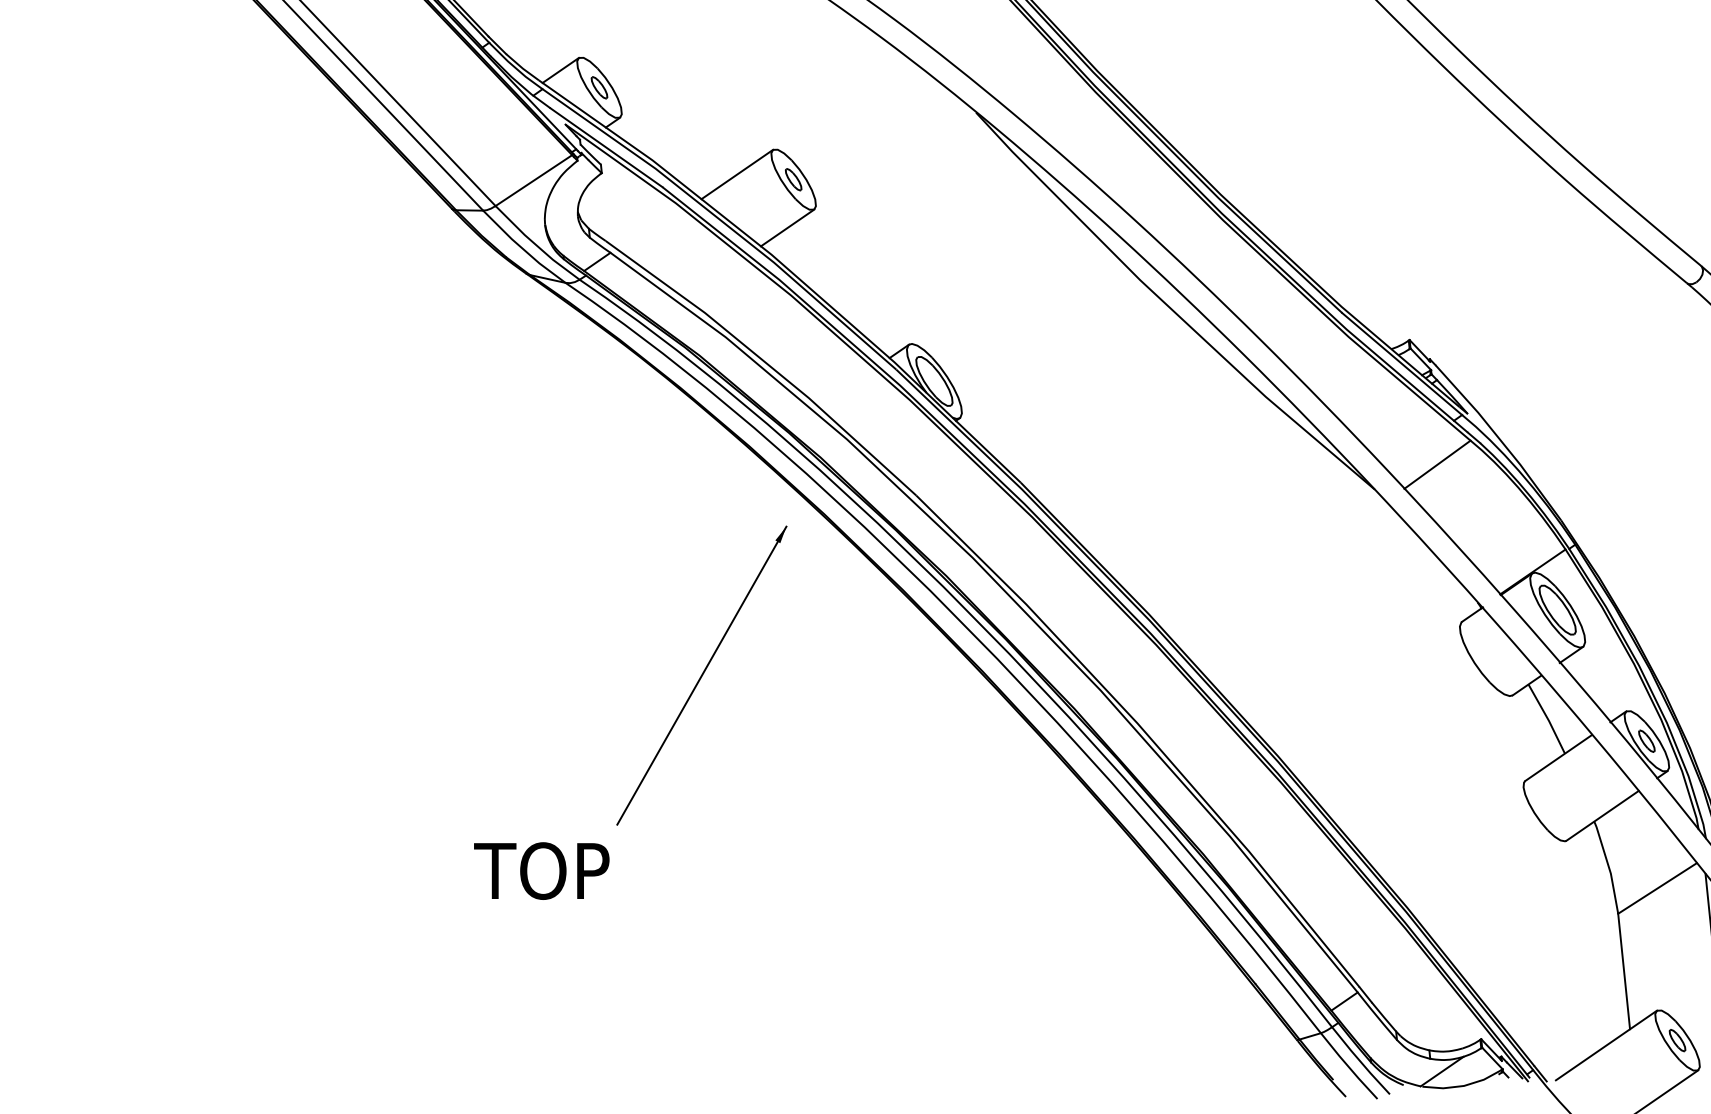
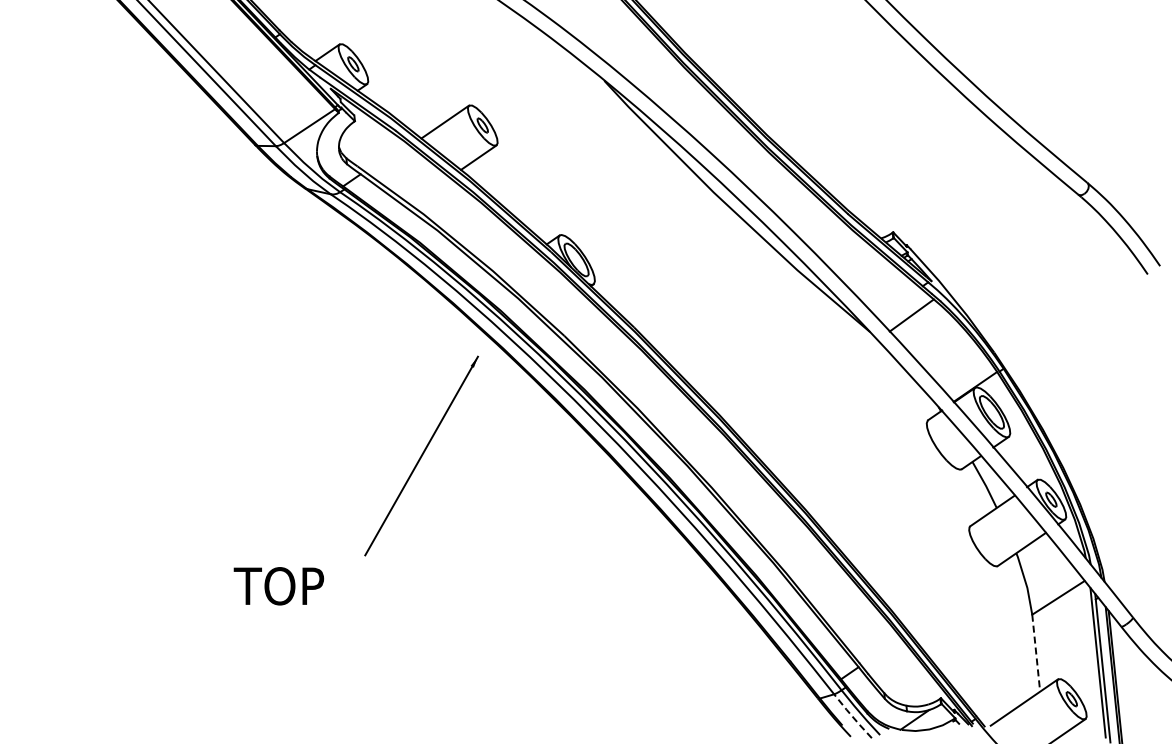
text: (541, 871) -> (278, 586), moved
line: (1624, 971) -> (1036, 653), solid -> dashed
line: (1348, 1066) -> (852, 716), solid -> dashed

